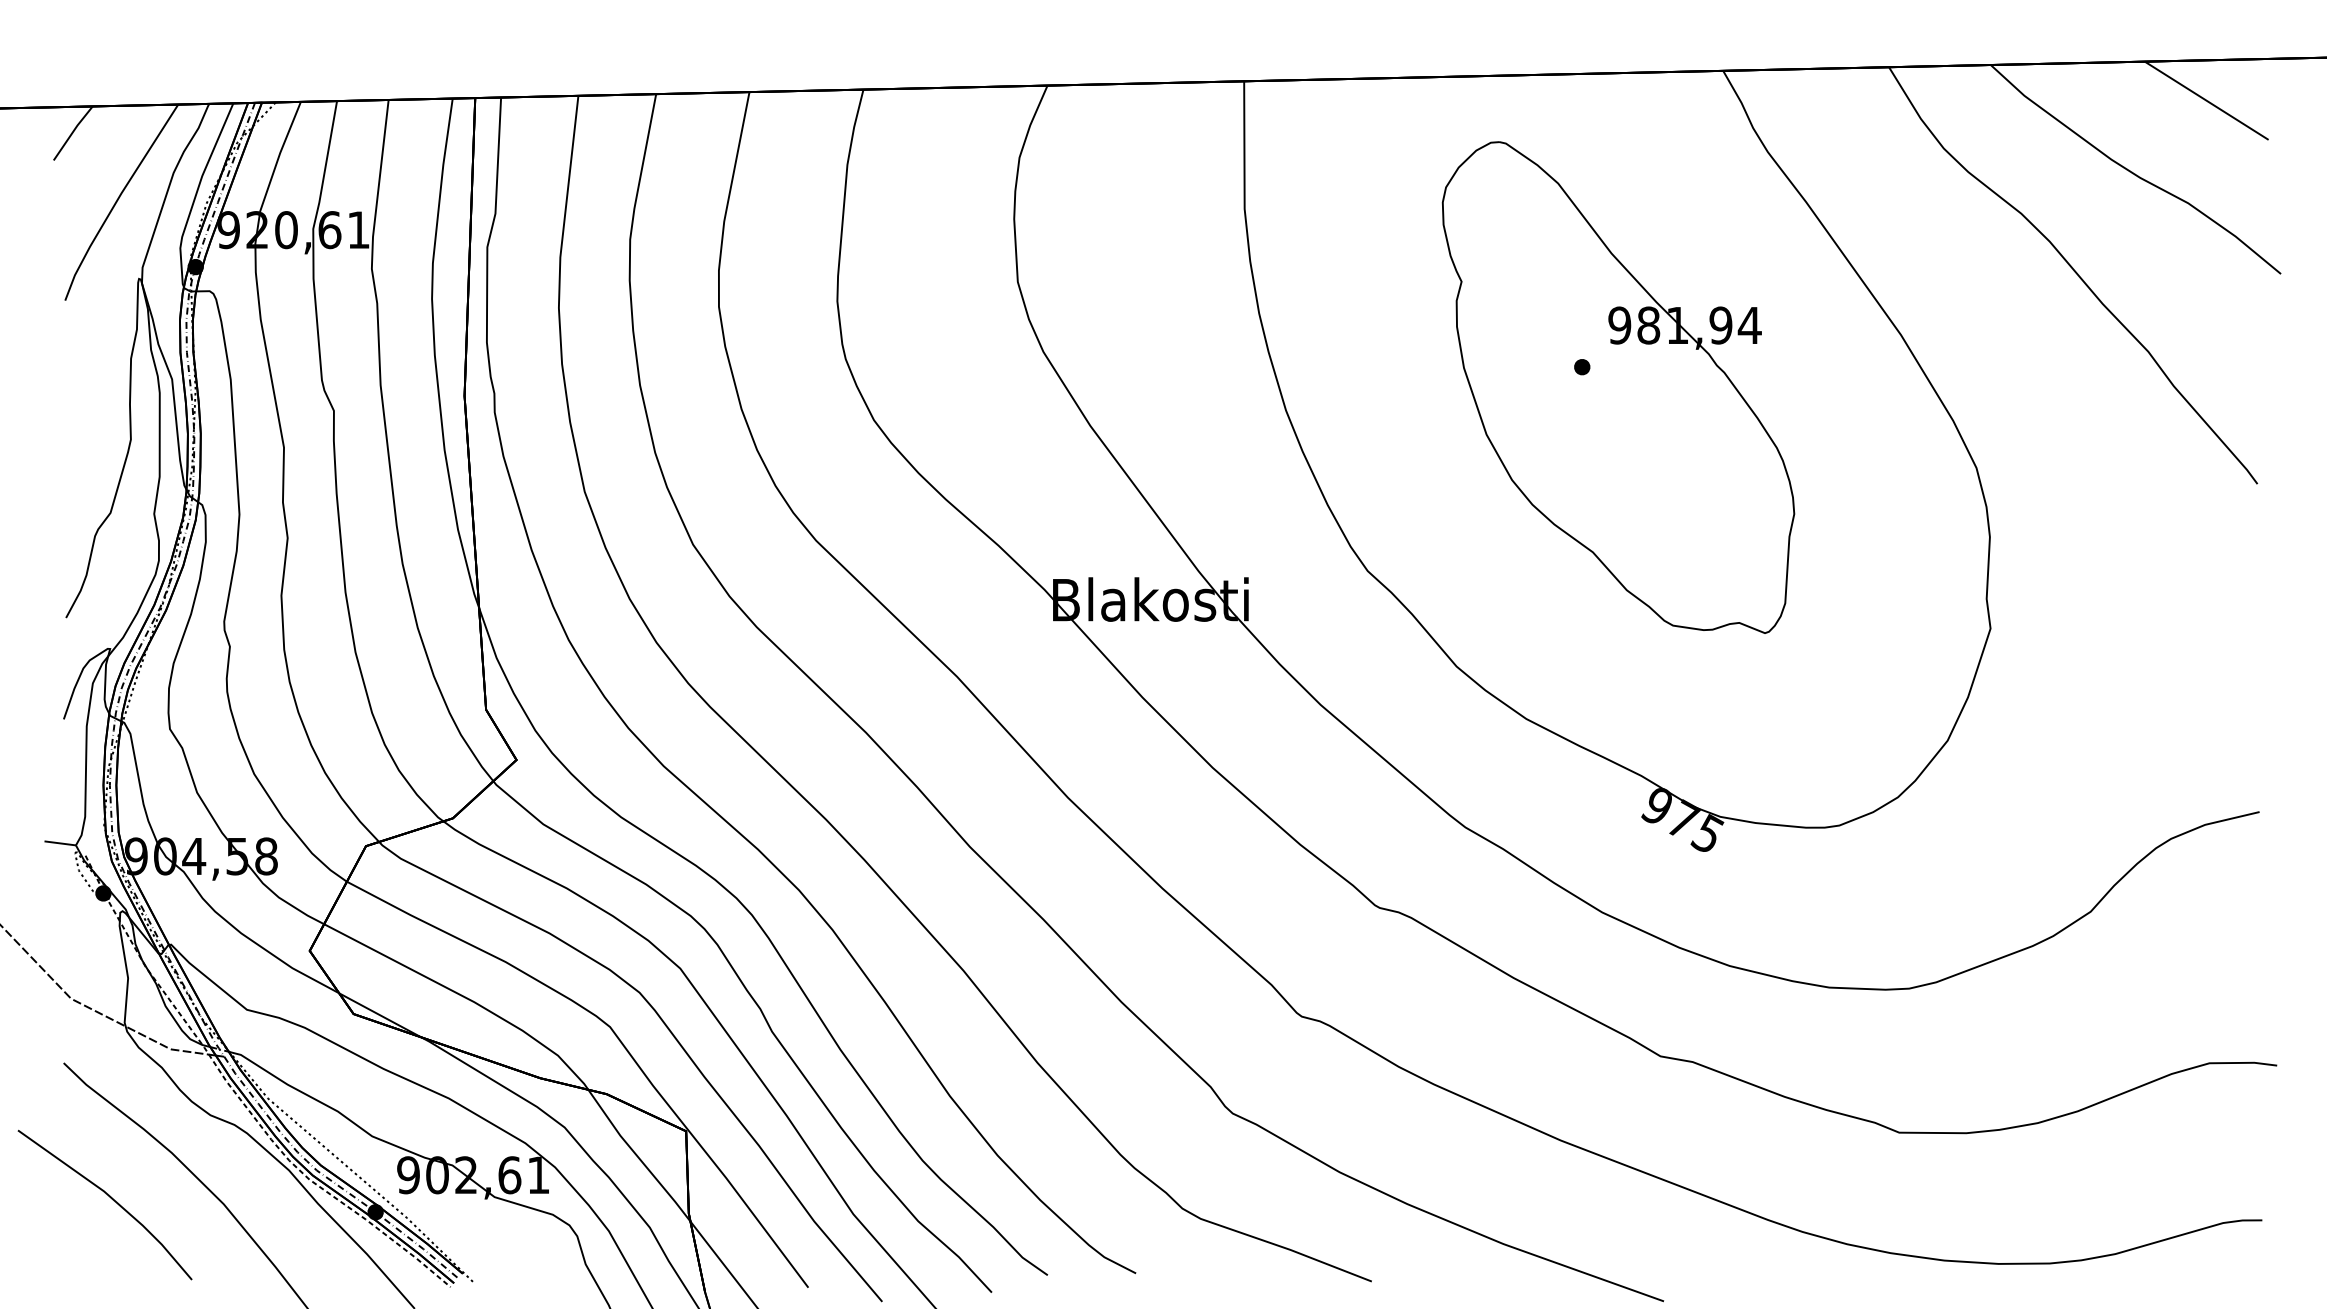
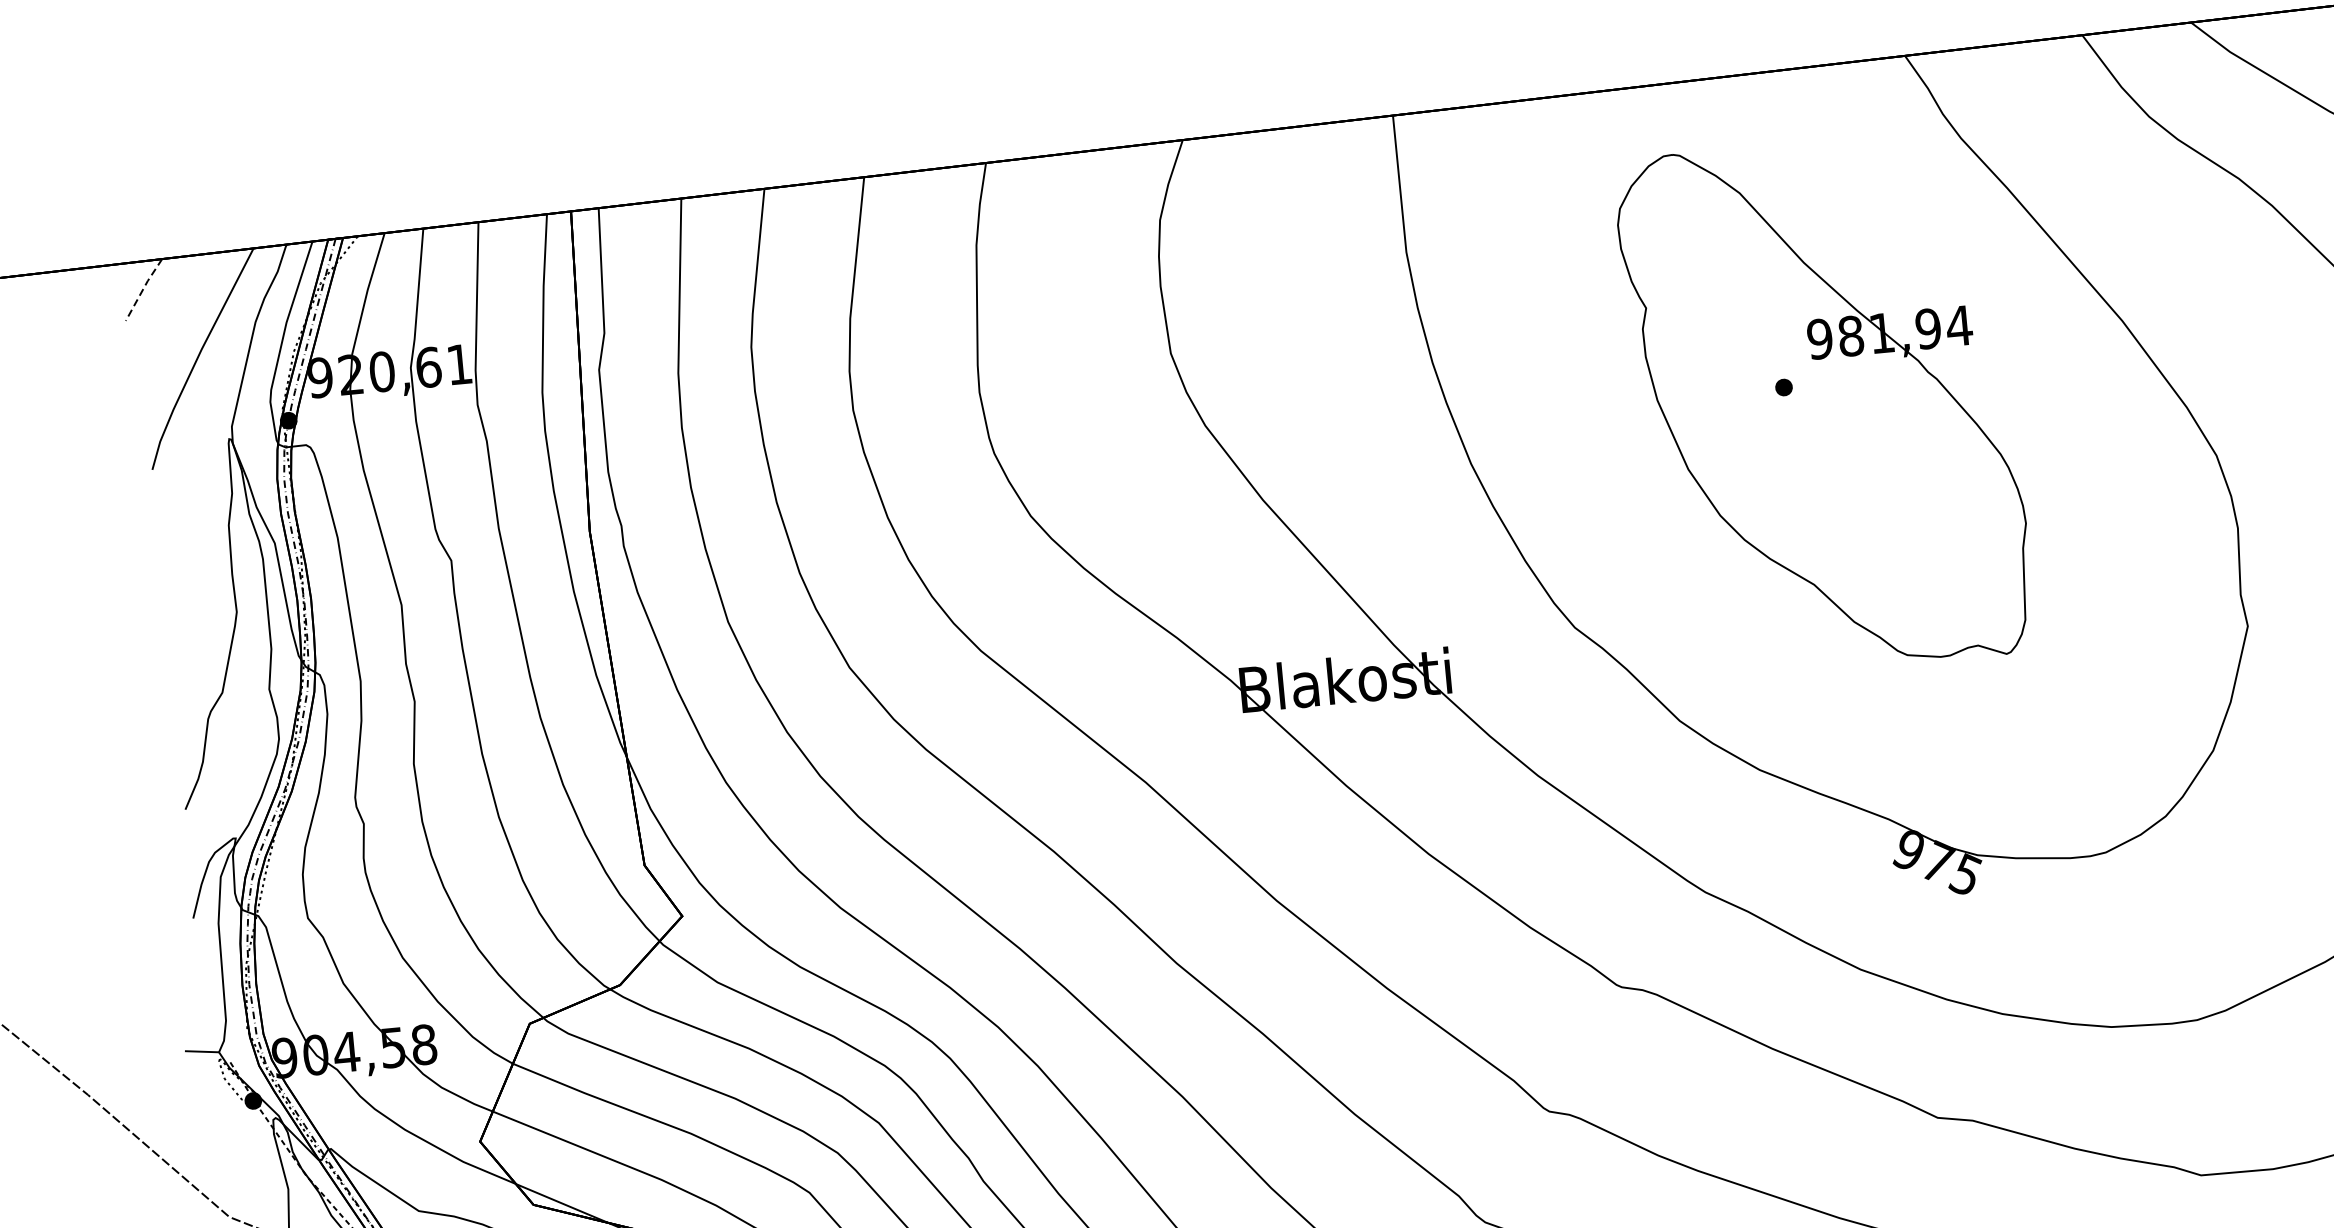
line: (73, 131) -> (144, 287), solid -> dashed

